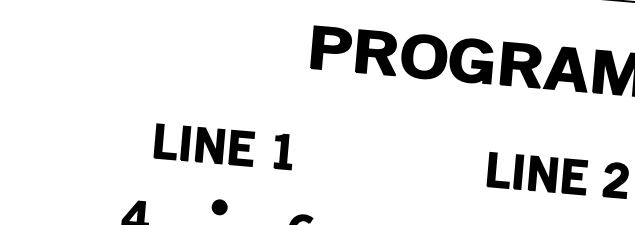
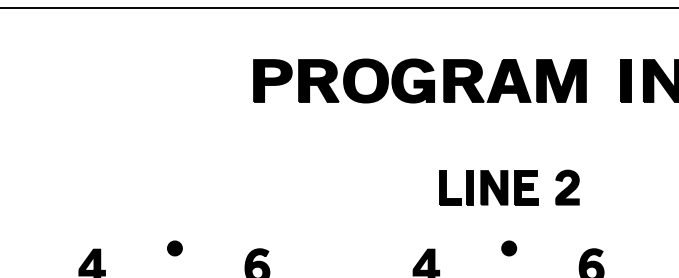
part: (224, 146) -> (174, 187), removed

